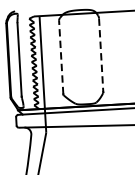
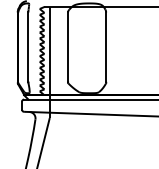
line: (101, 55) -> (106, 47), dashed -> solid
line: (61, 57) -> (68, 47), dashed -> solid

